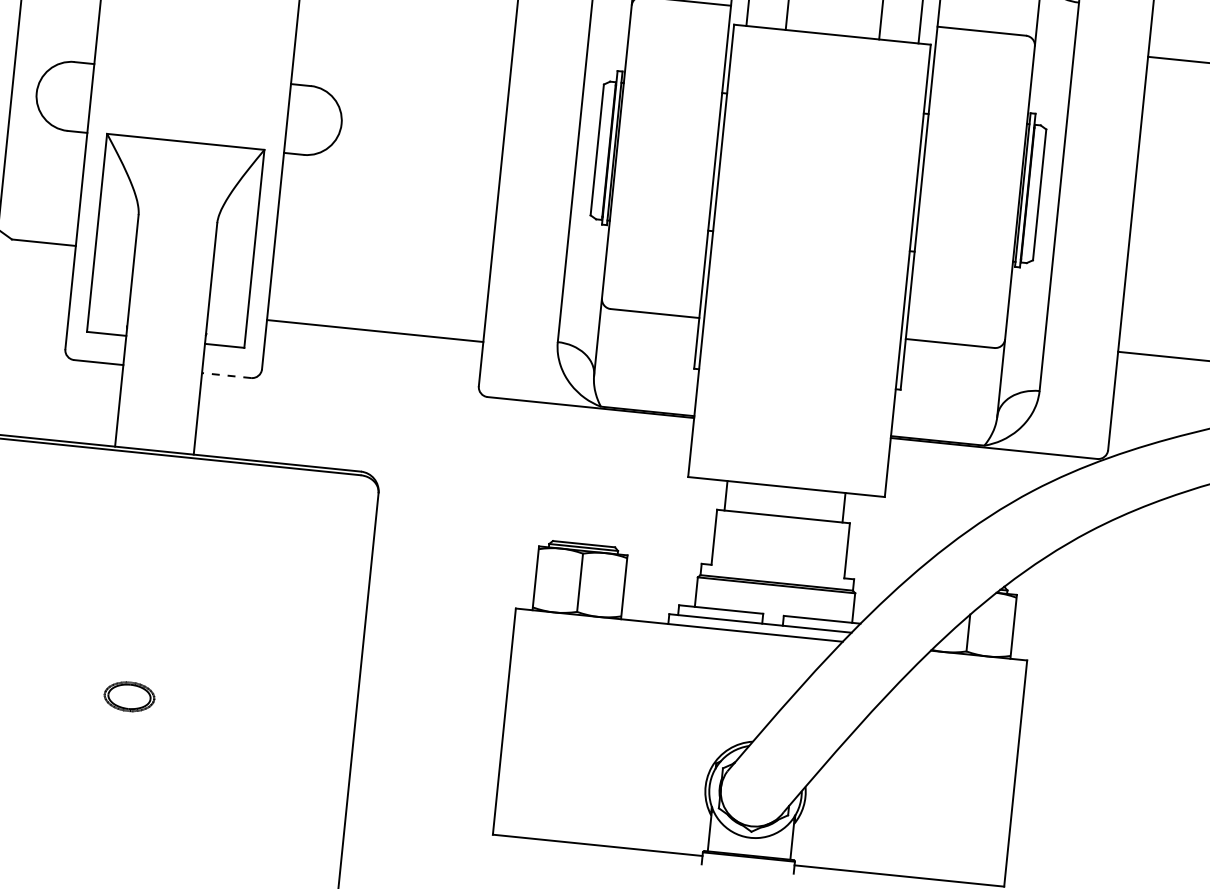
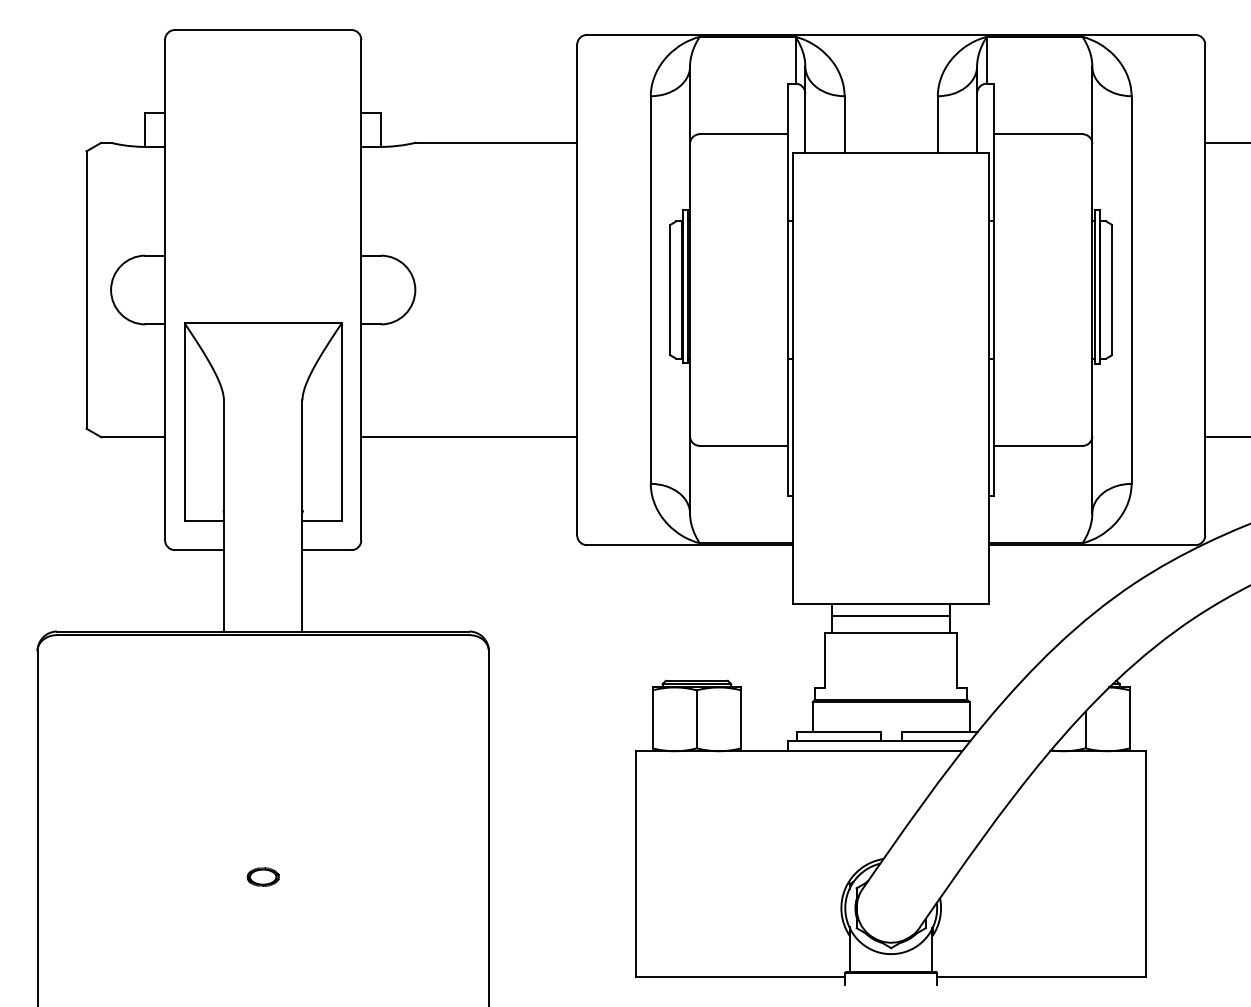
line: (375, 331) -> (469, 437), moved
line: (227, 375) -> (327, 550), dashed -> solid
line: (785, 498) -> (891, 615), added
part: (128, 696) -> (262, 876), size x0.62

